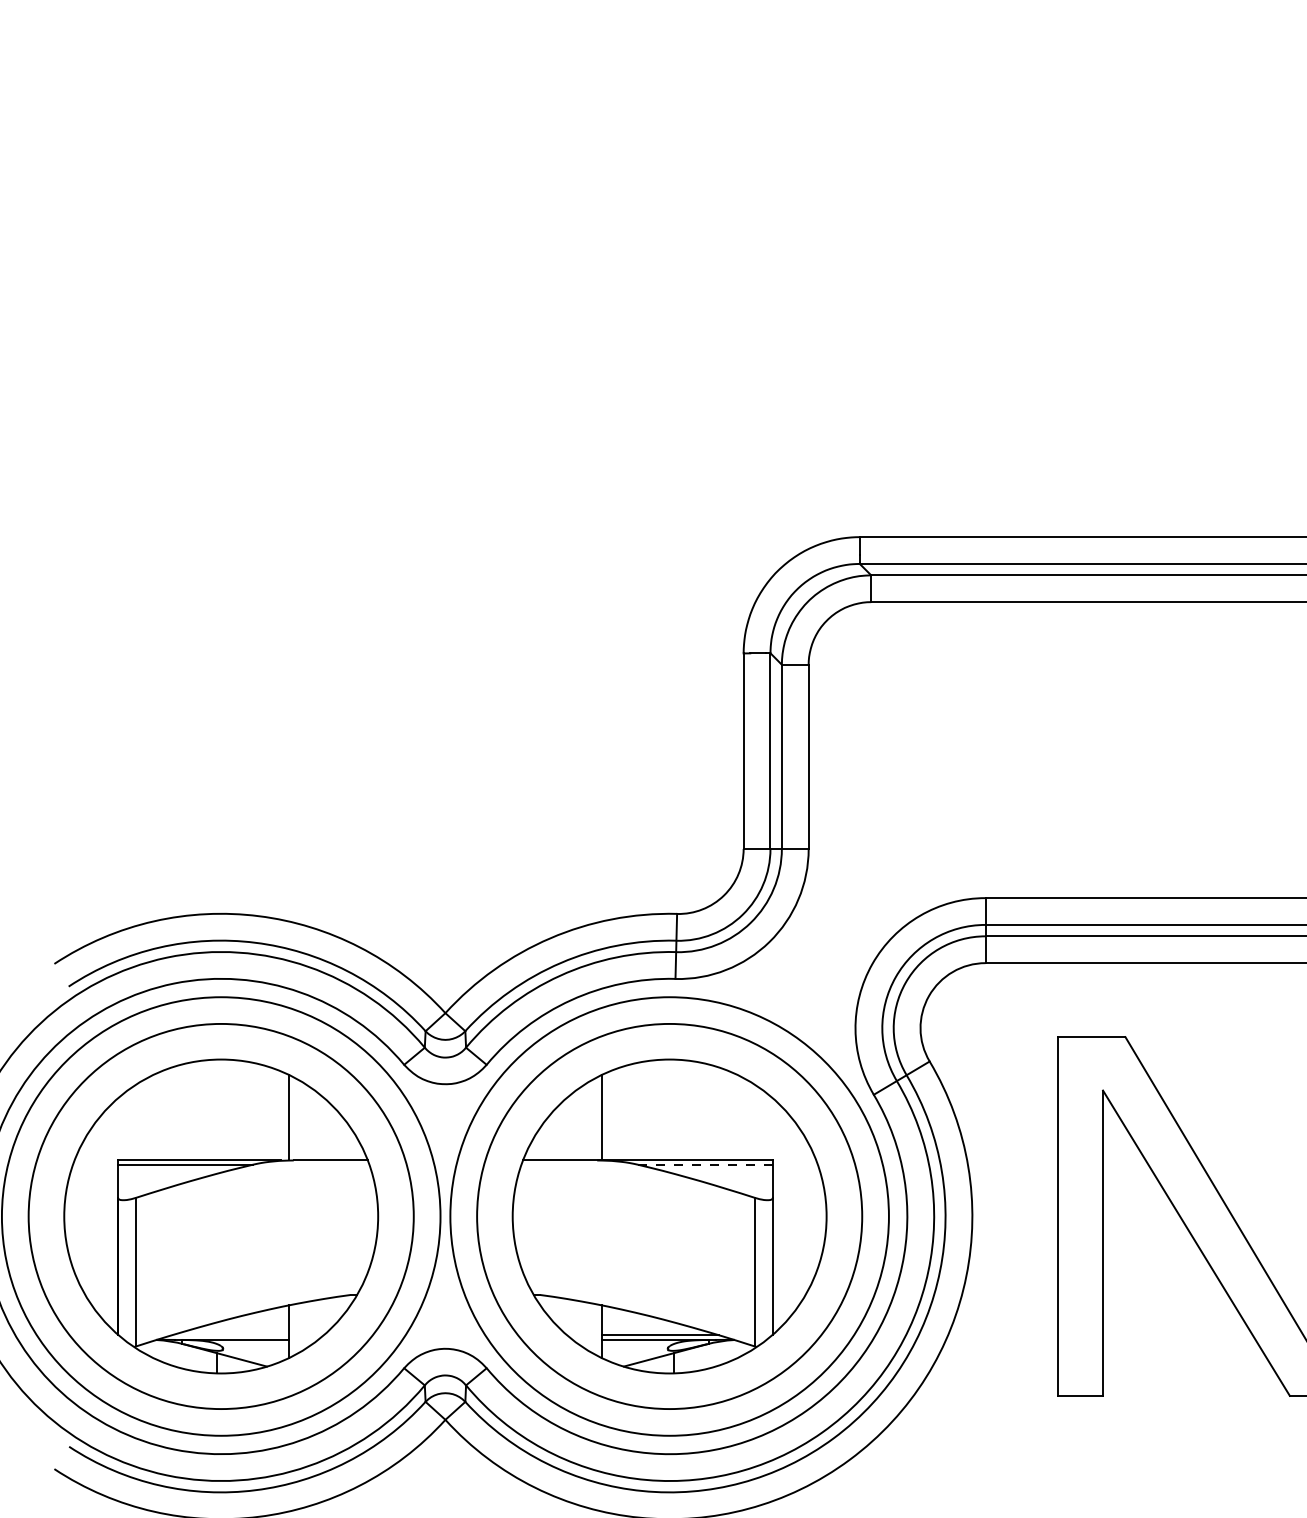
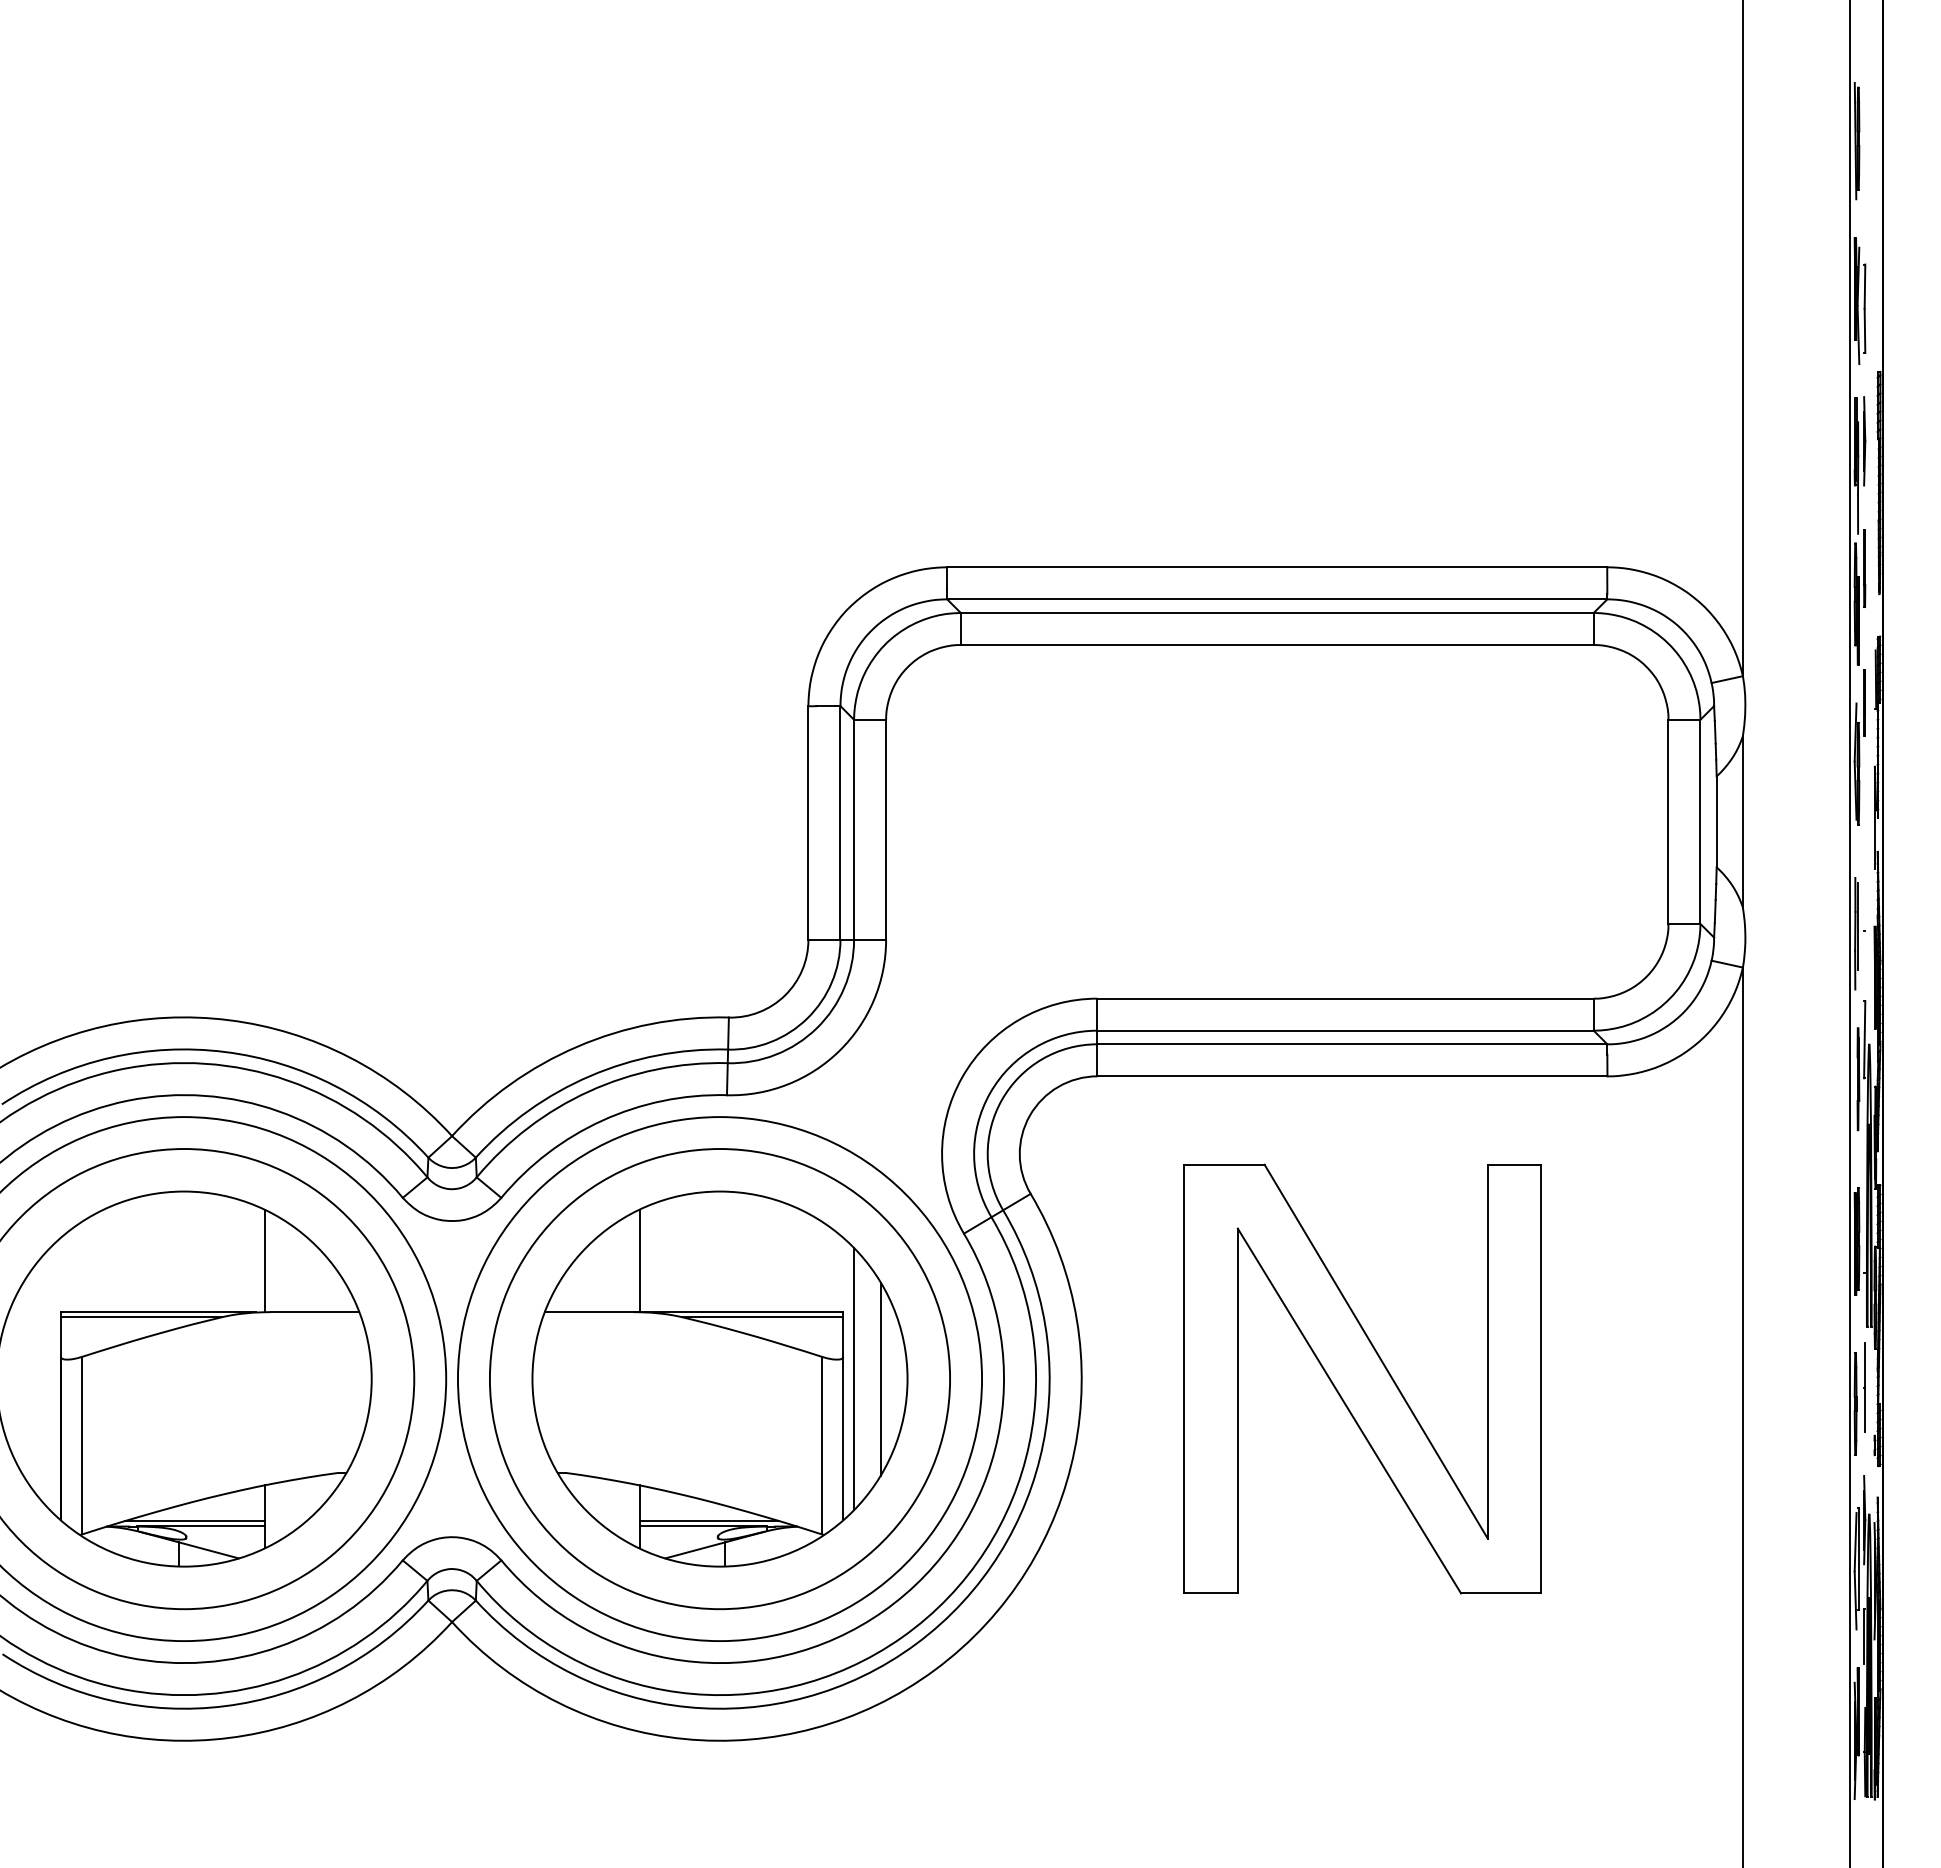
line: (705, 1164) -> (762, 1317), dashed -> solid
line: (781, 1216) -> (853, 1379), added
line: (803, 1216) -> (880, 1378), added
line: (229, 1335) -> (194, 1521), added

